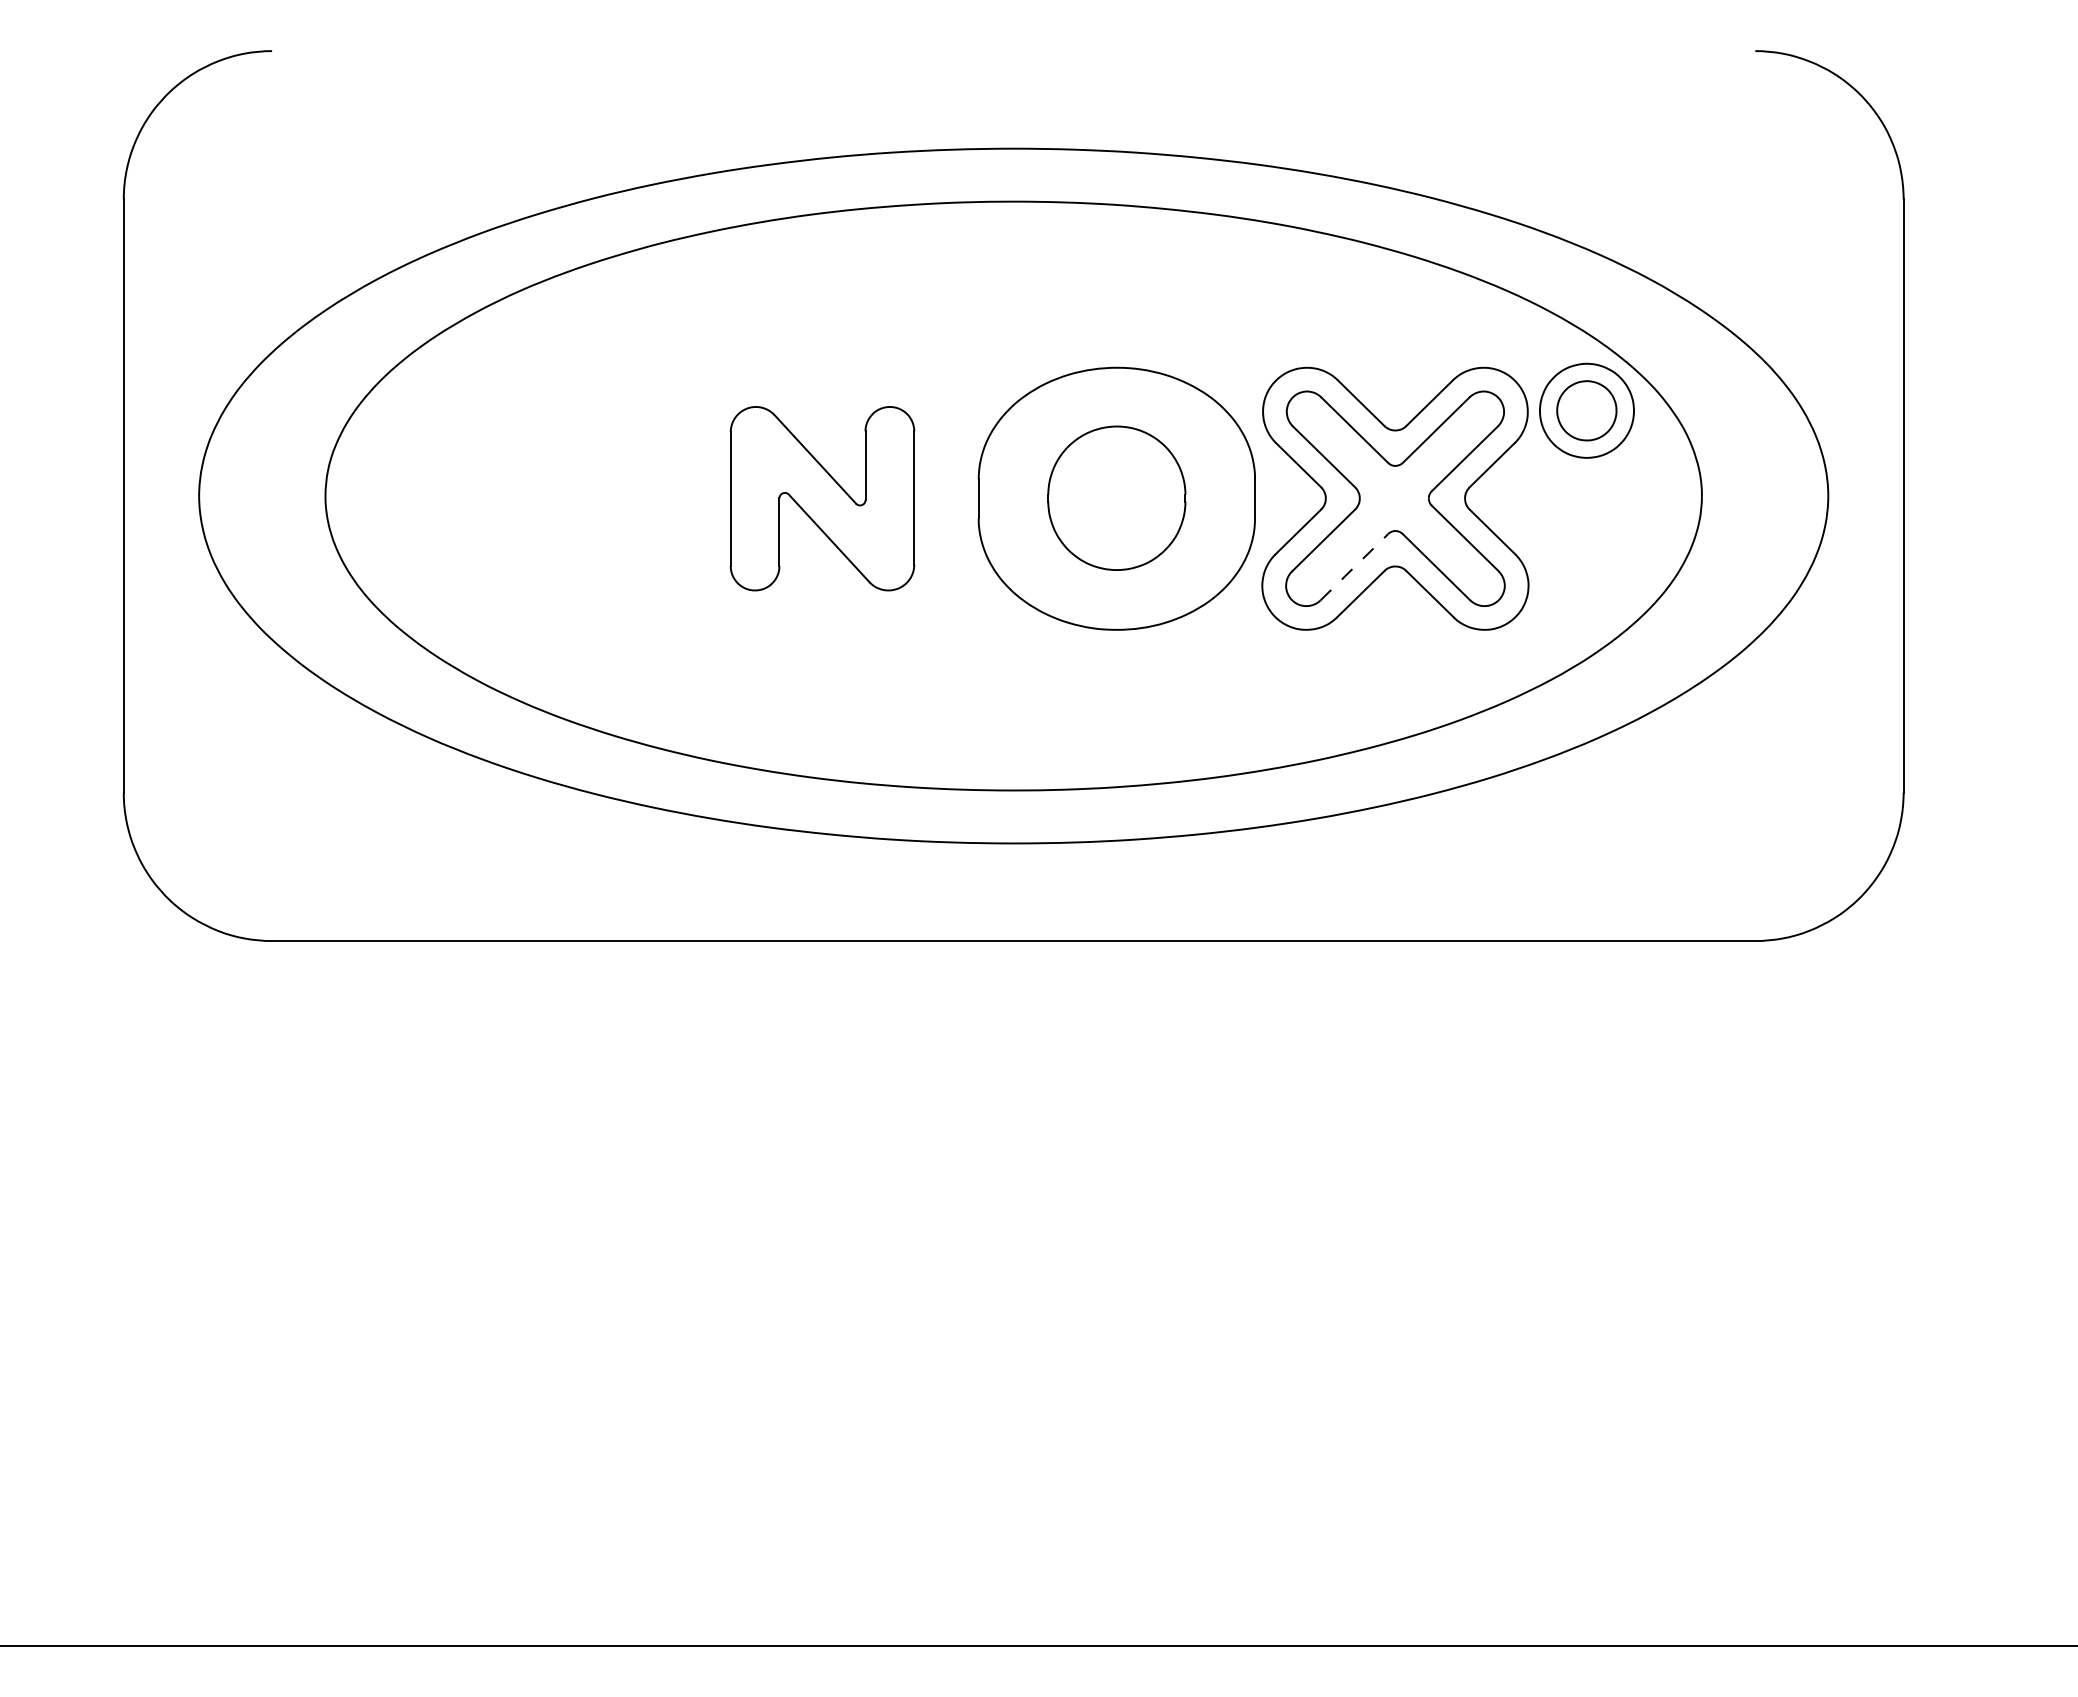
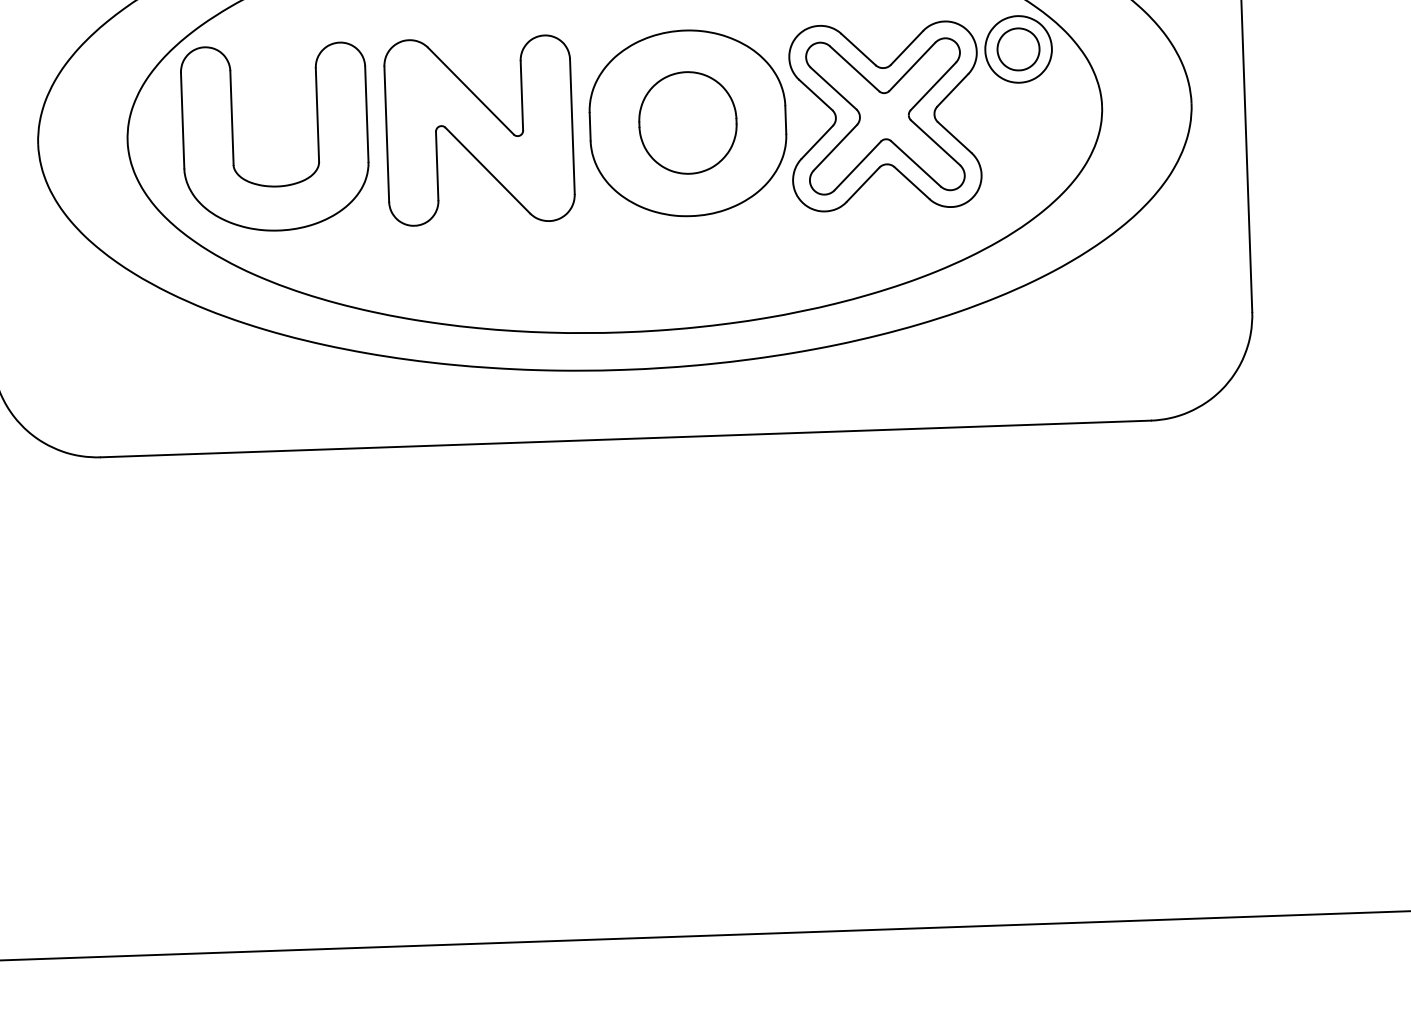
part: (474, 498) -> (233, 139), added
part: (822, 498) -> (479, 130), size x1.43
line: (1354, 566) -> (857, 165), dashed -> solid

